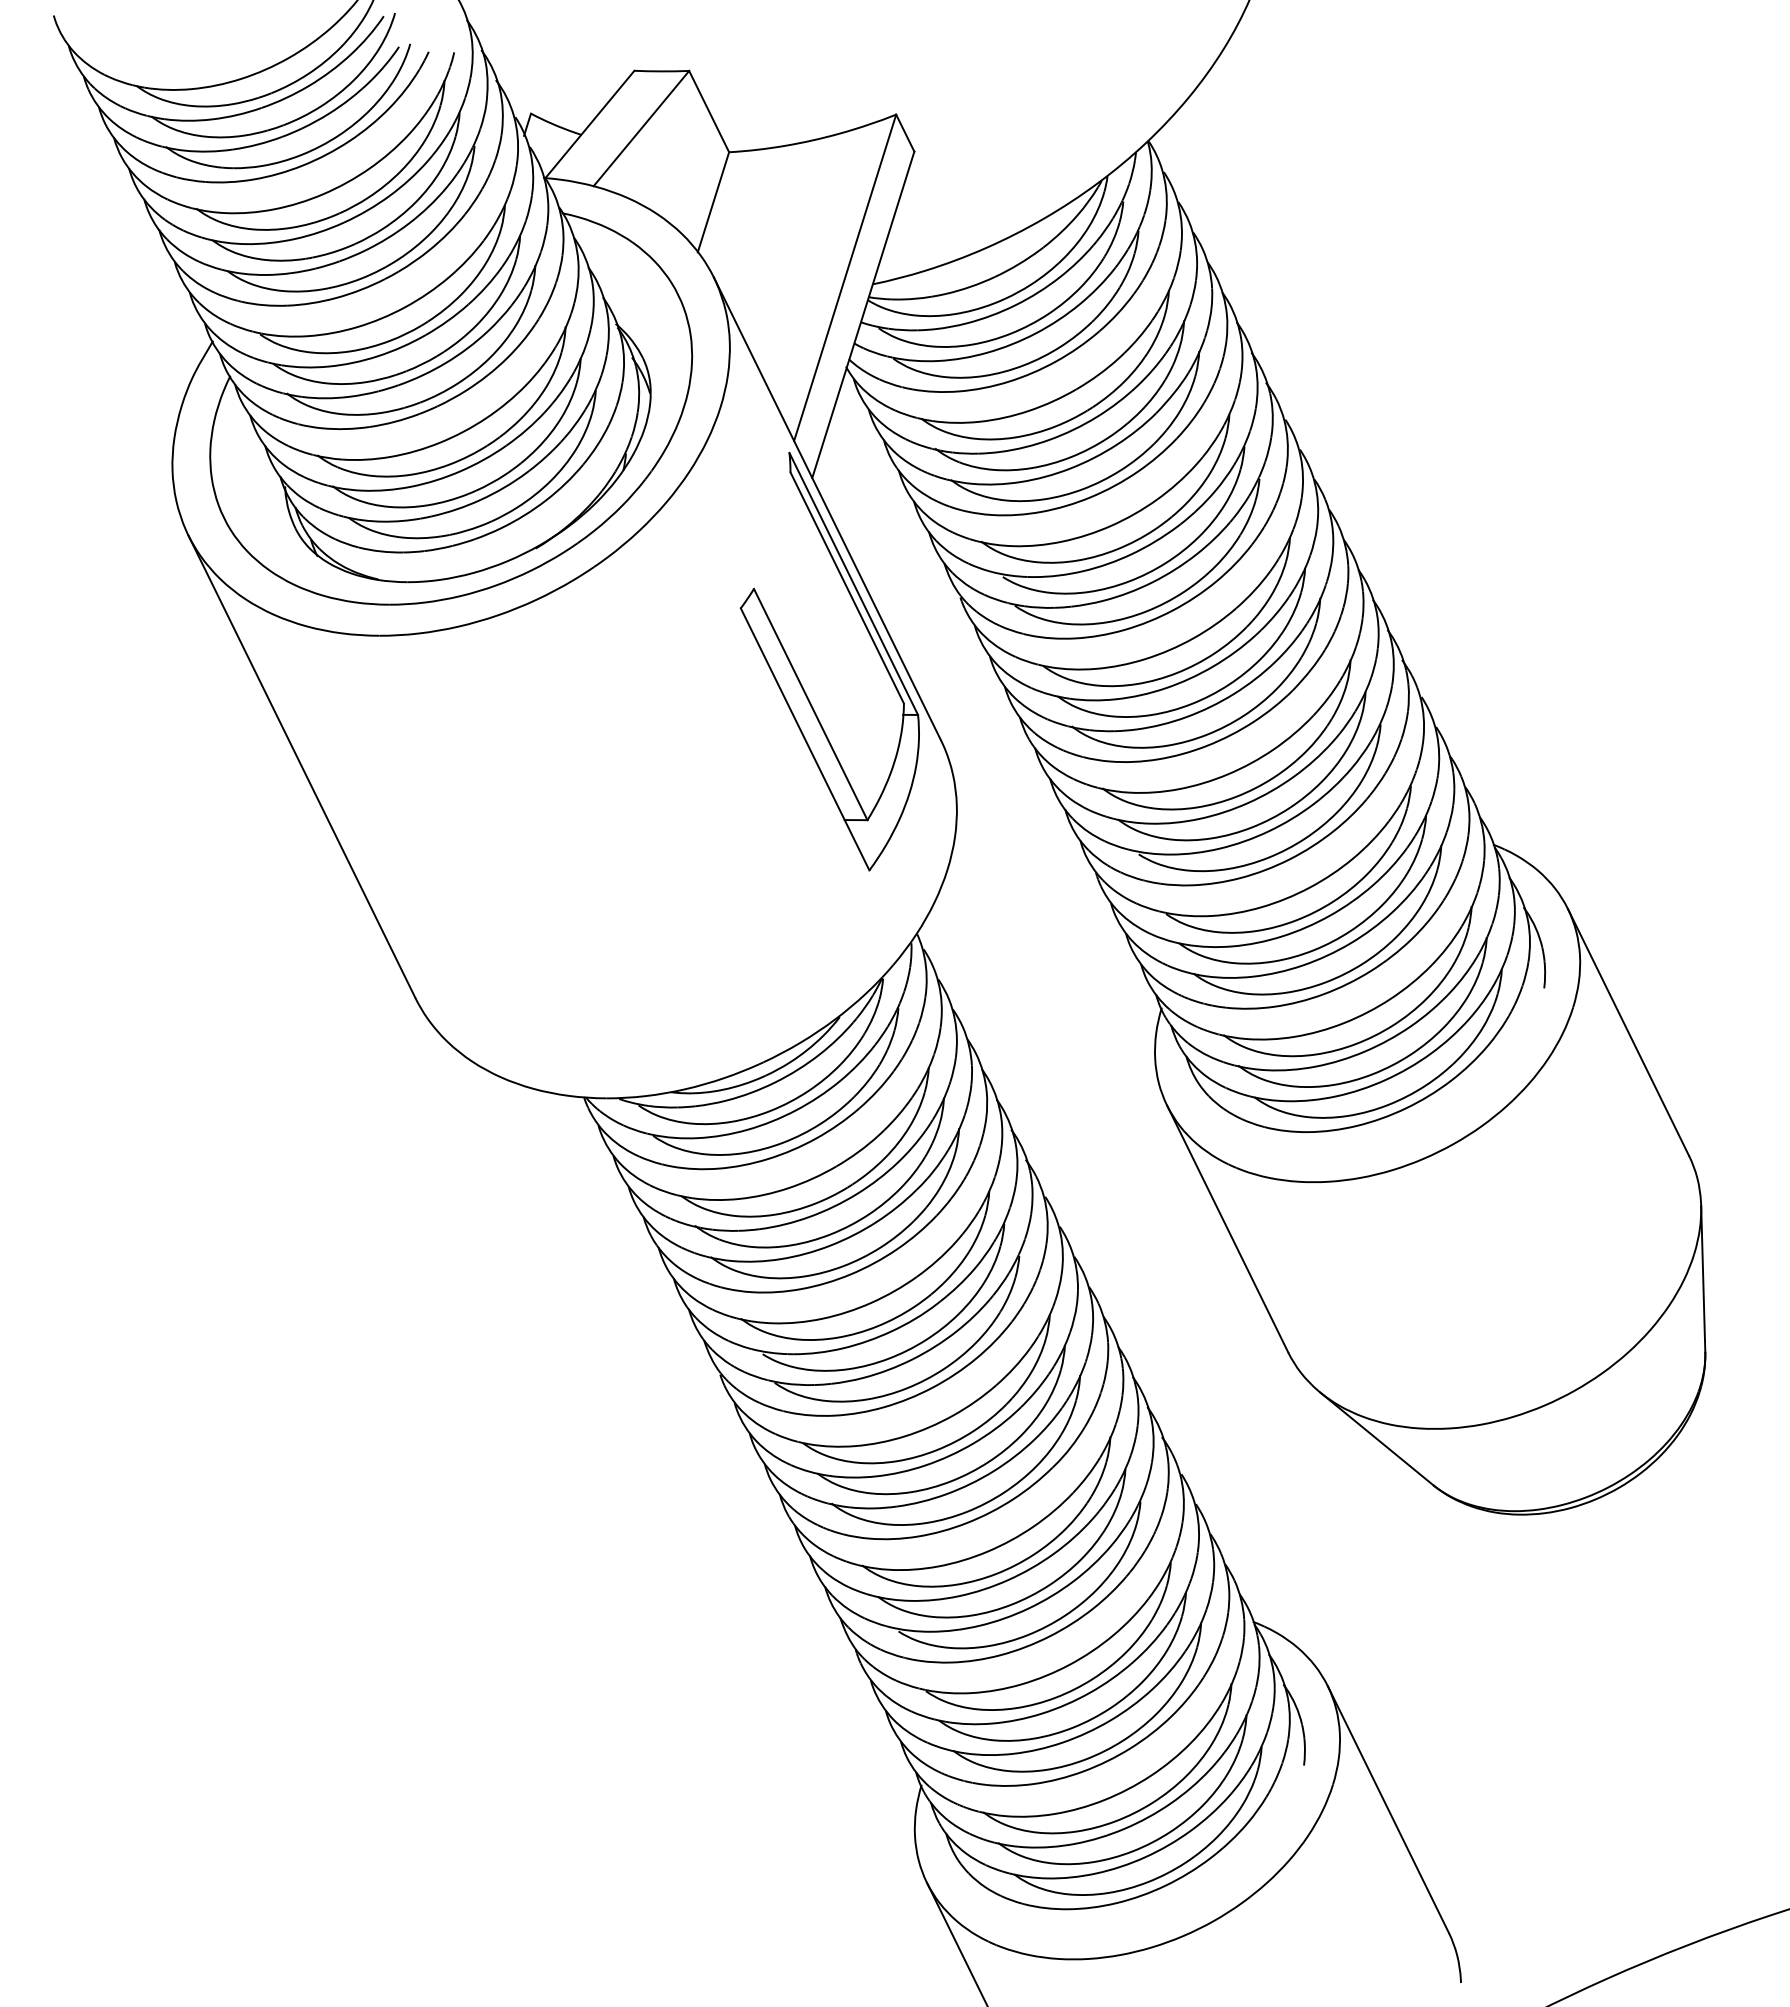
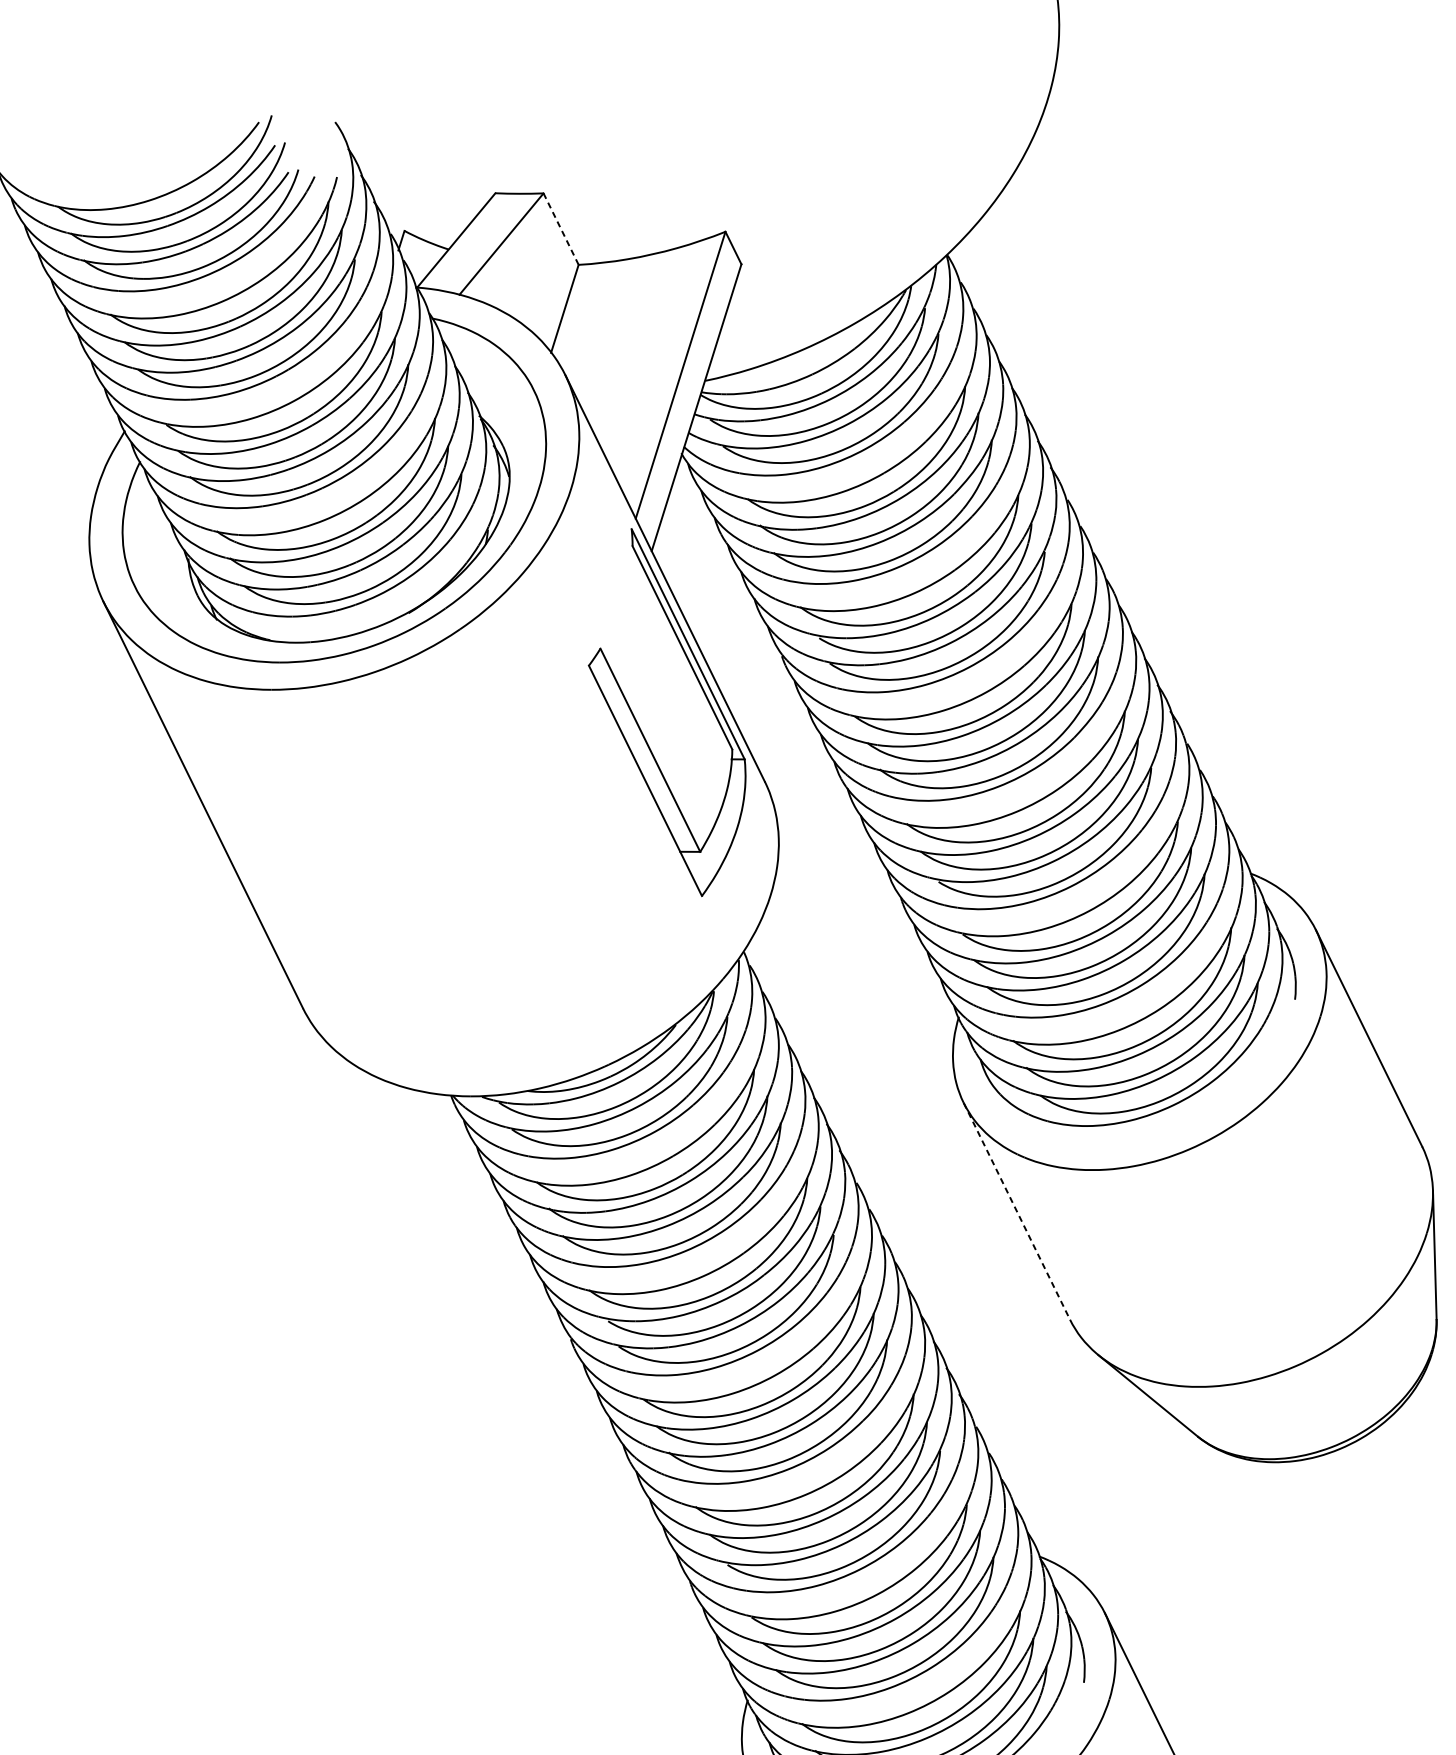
line: (708, 111) -> (560, 229), solid -> dashed
line: (1227, 1229) -> (1016, 1211), solid -> dashed

